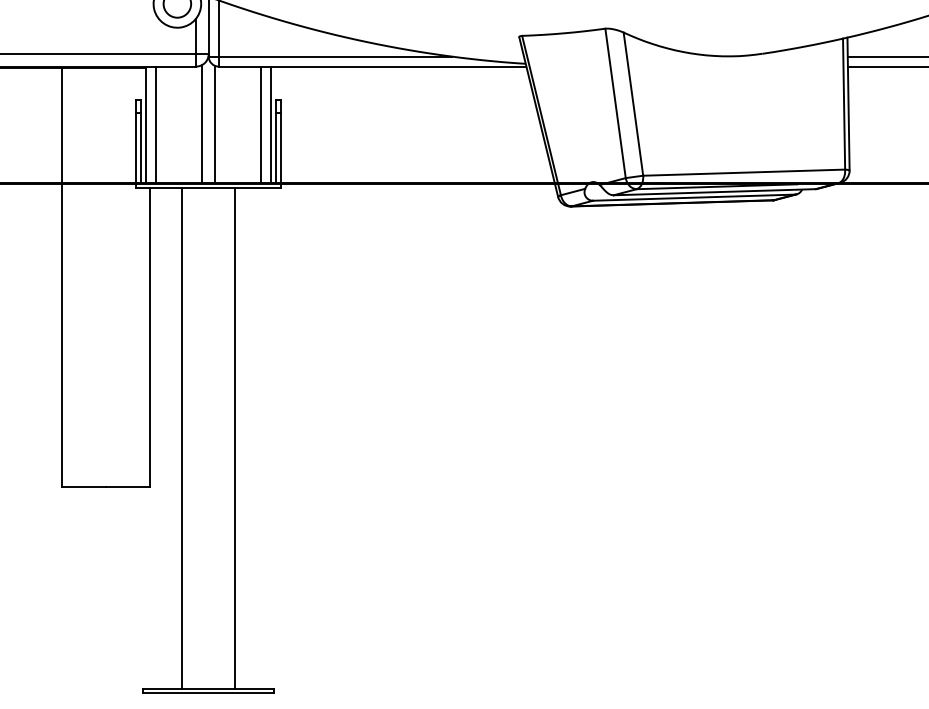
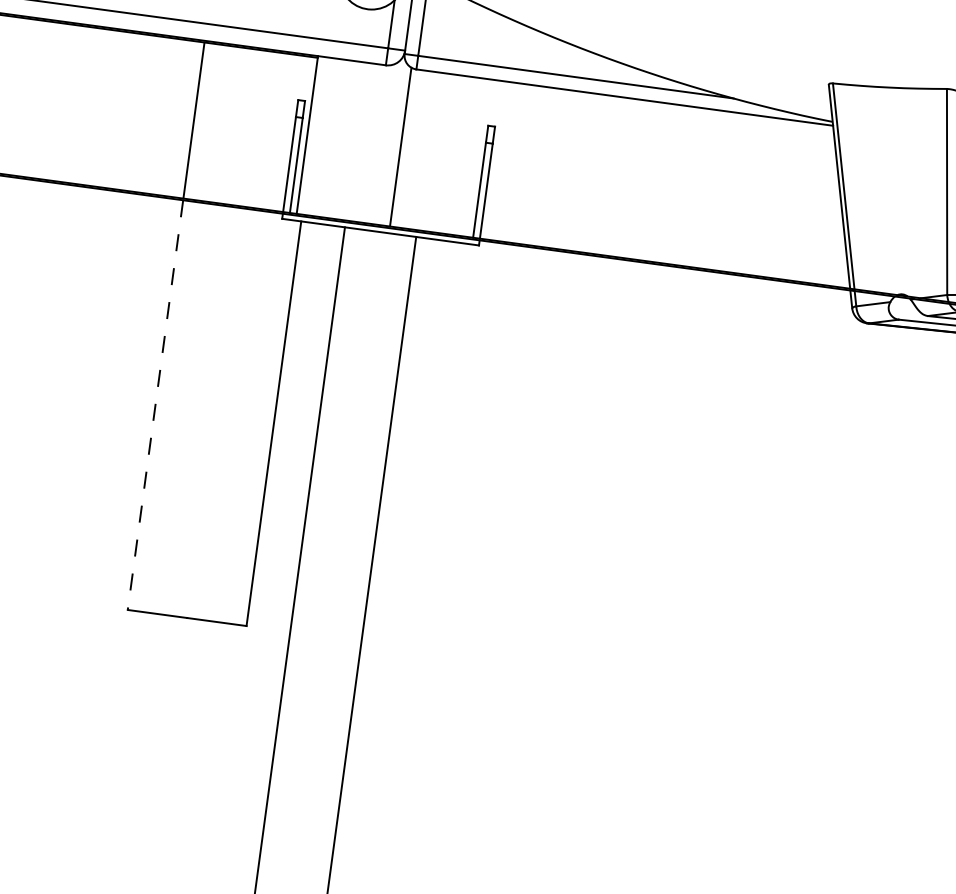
line: (202, 123) -> (384, 143), removed
line: (156, 124) -> (321, 136), removed
line: (261, 124) -> (463, 155), removed
line: (271, 124) -> (477, 157), removed
line: (62, 336) -> (155, 406), solid -> dashed

